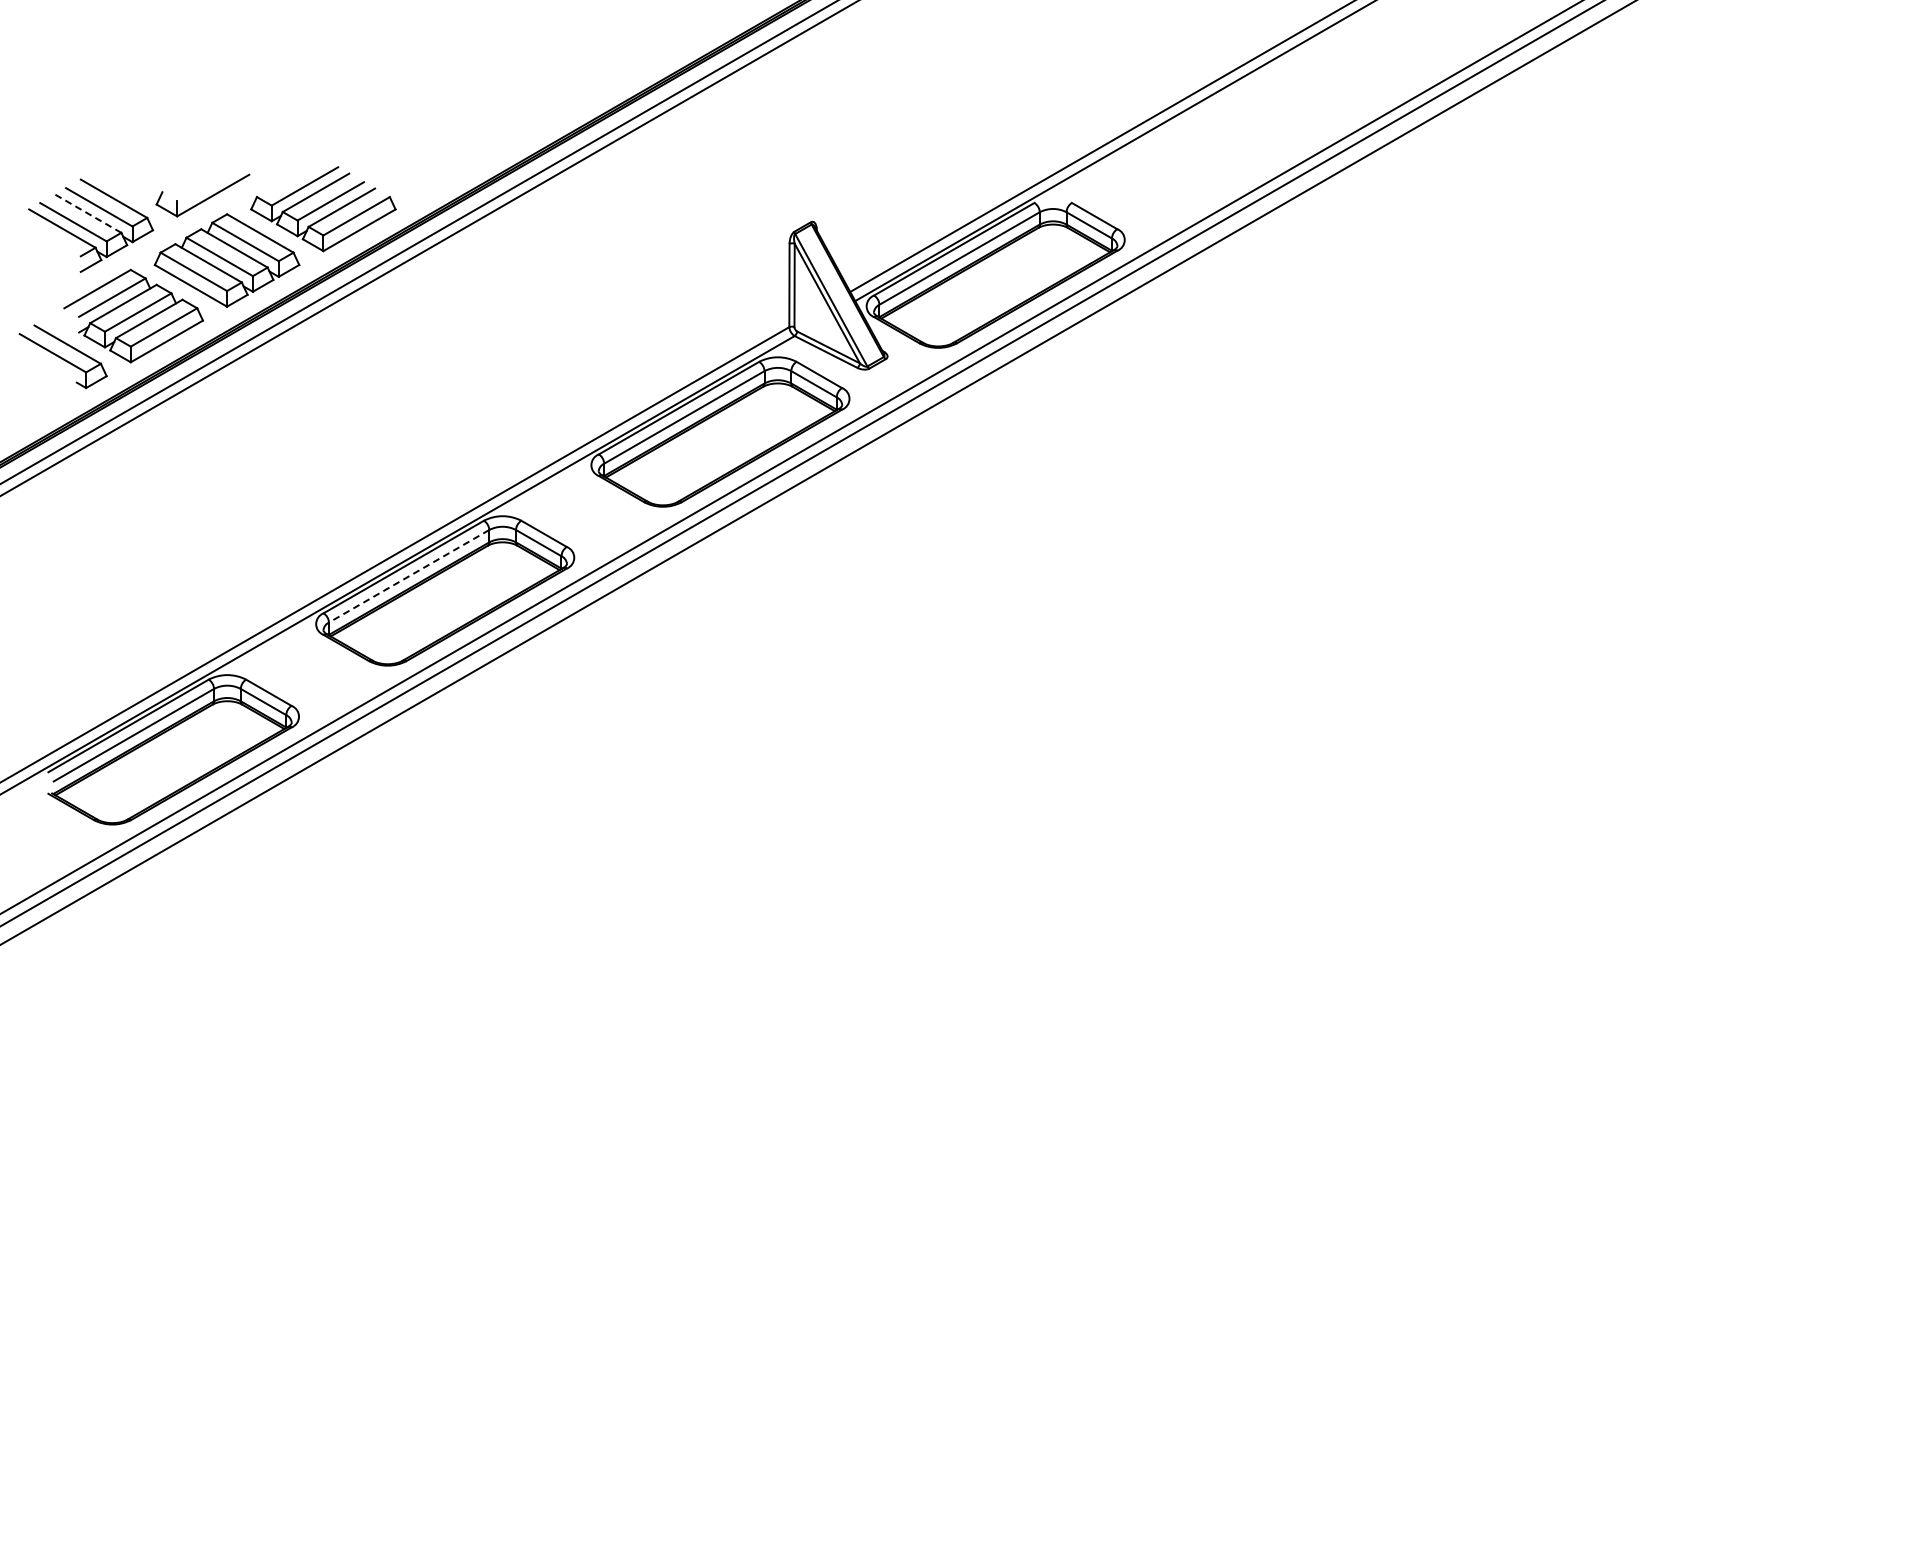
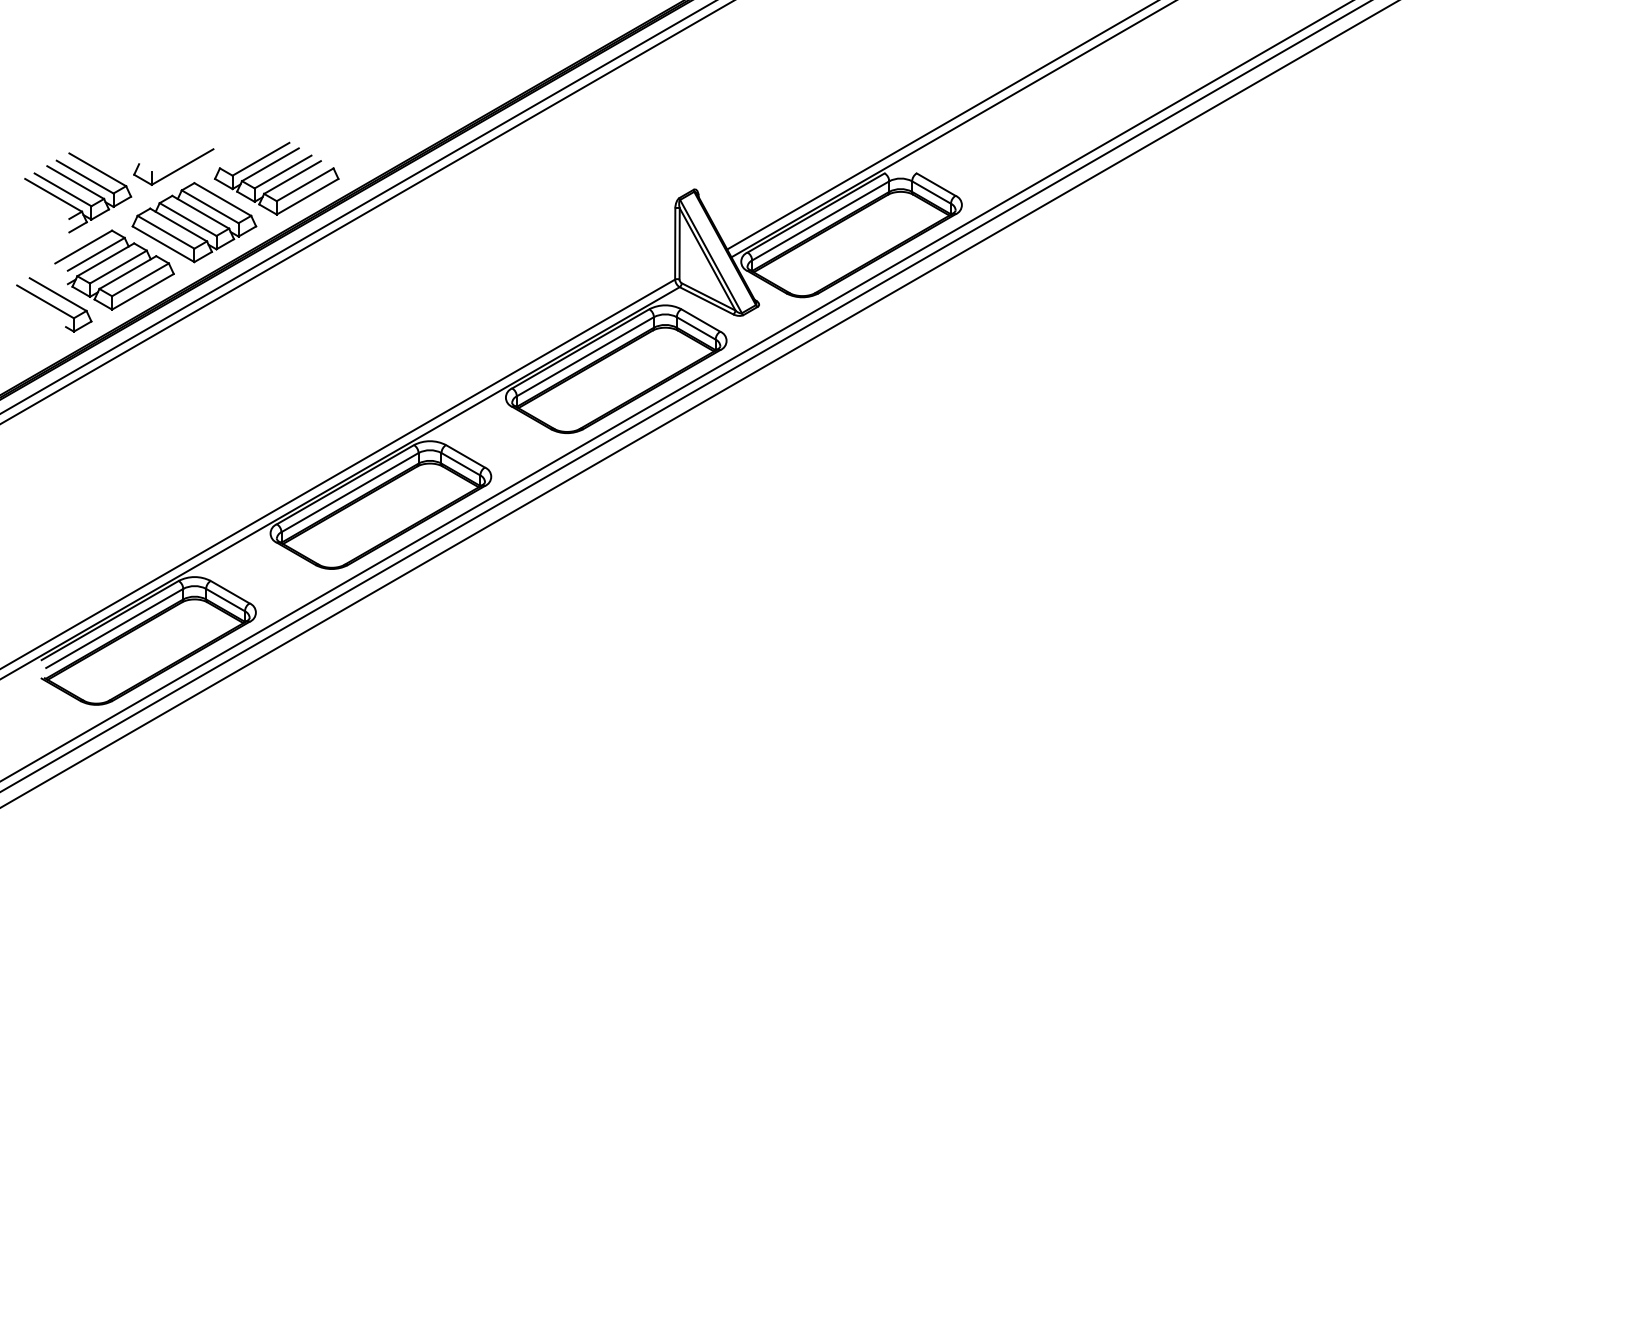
line: (87, 213) -> (75, 182), dashed -> solid
line: (409, 576) -> (350, 492), dashed -> solid

